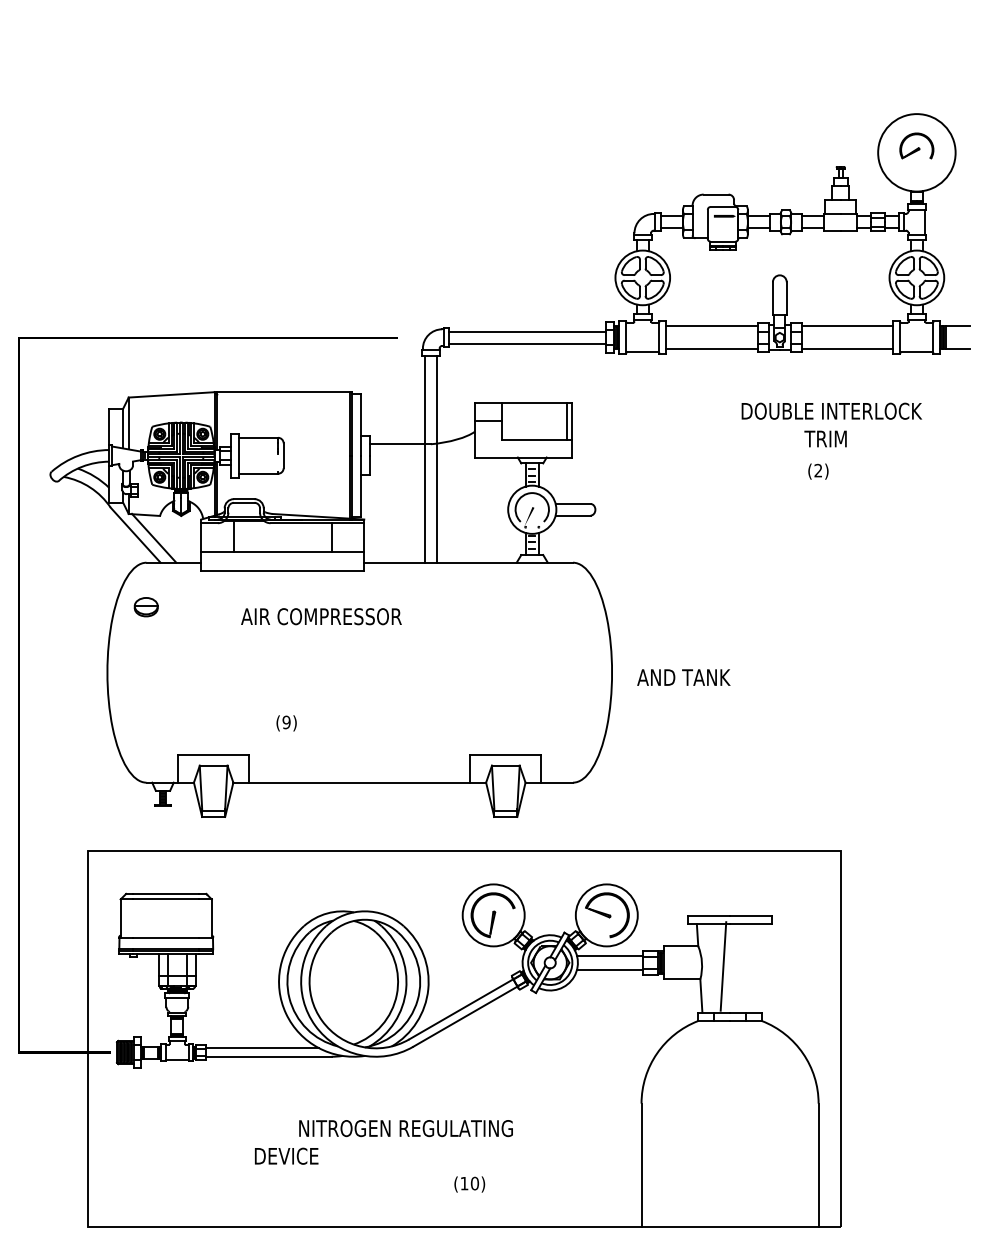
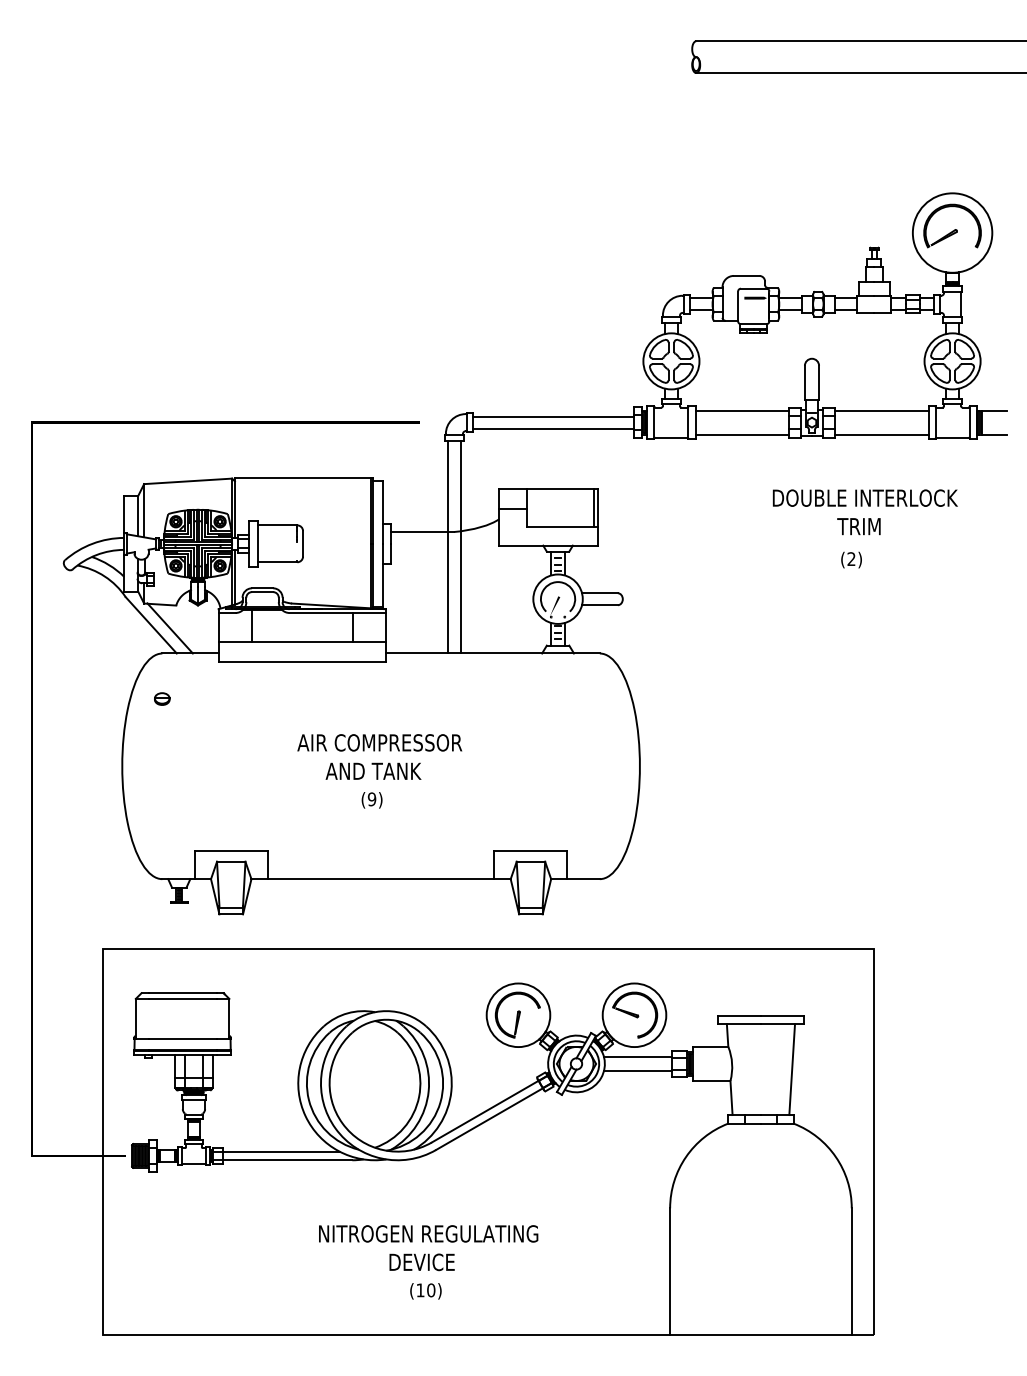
part: (916, 145) -> (952, 225), size x1.67
part: (146, 606) -> (162, 698), size x0.62
text: (321, 616) -> (379, 742), moved
text: (683, 676) -> (373, 770), moved
text: (286, 723) -> (371, 800), moved
line: (723, 966) -> (792, 1069), moved
text: (286, 1156) -> (421, 1262), moved
text: (469, 1184) -> (425, 1291), moved

